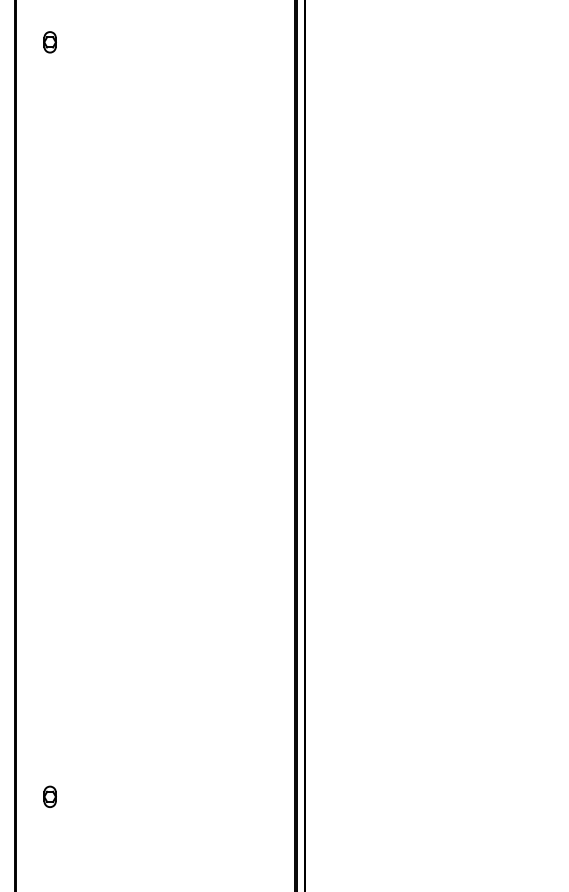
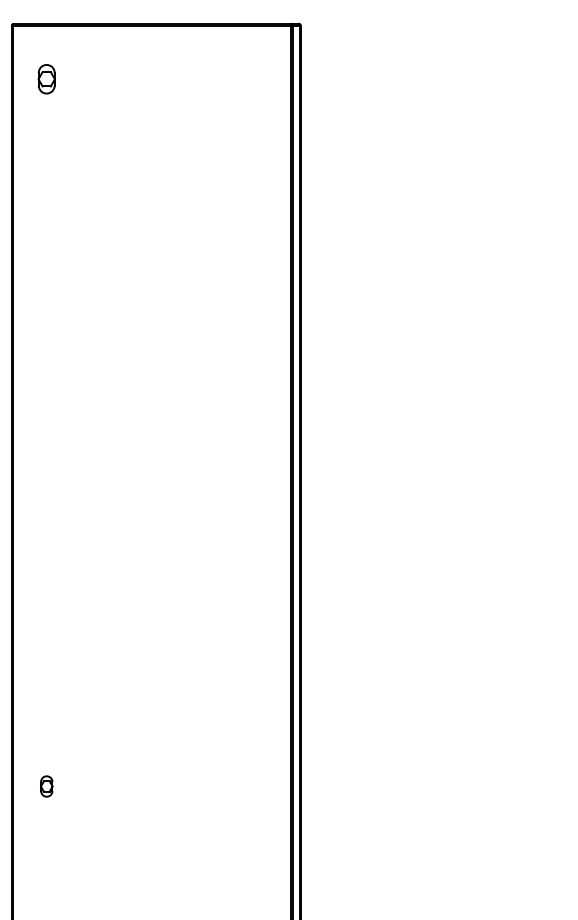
part: (49, 42) -> (46, 79), size x1.4
part: (49, 796) -> (46, 786), moved

